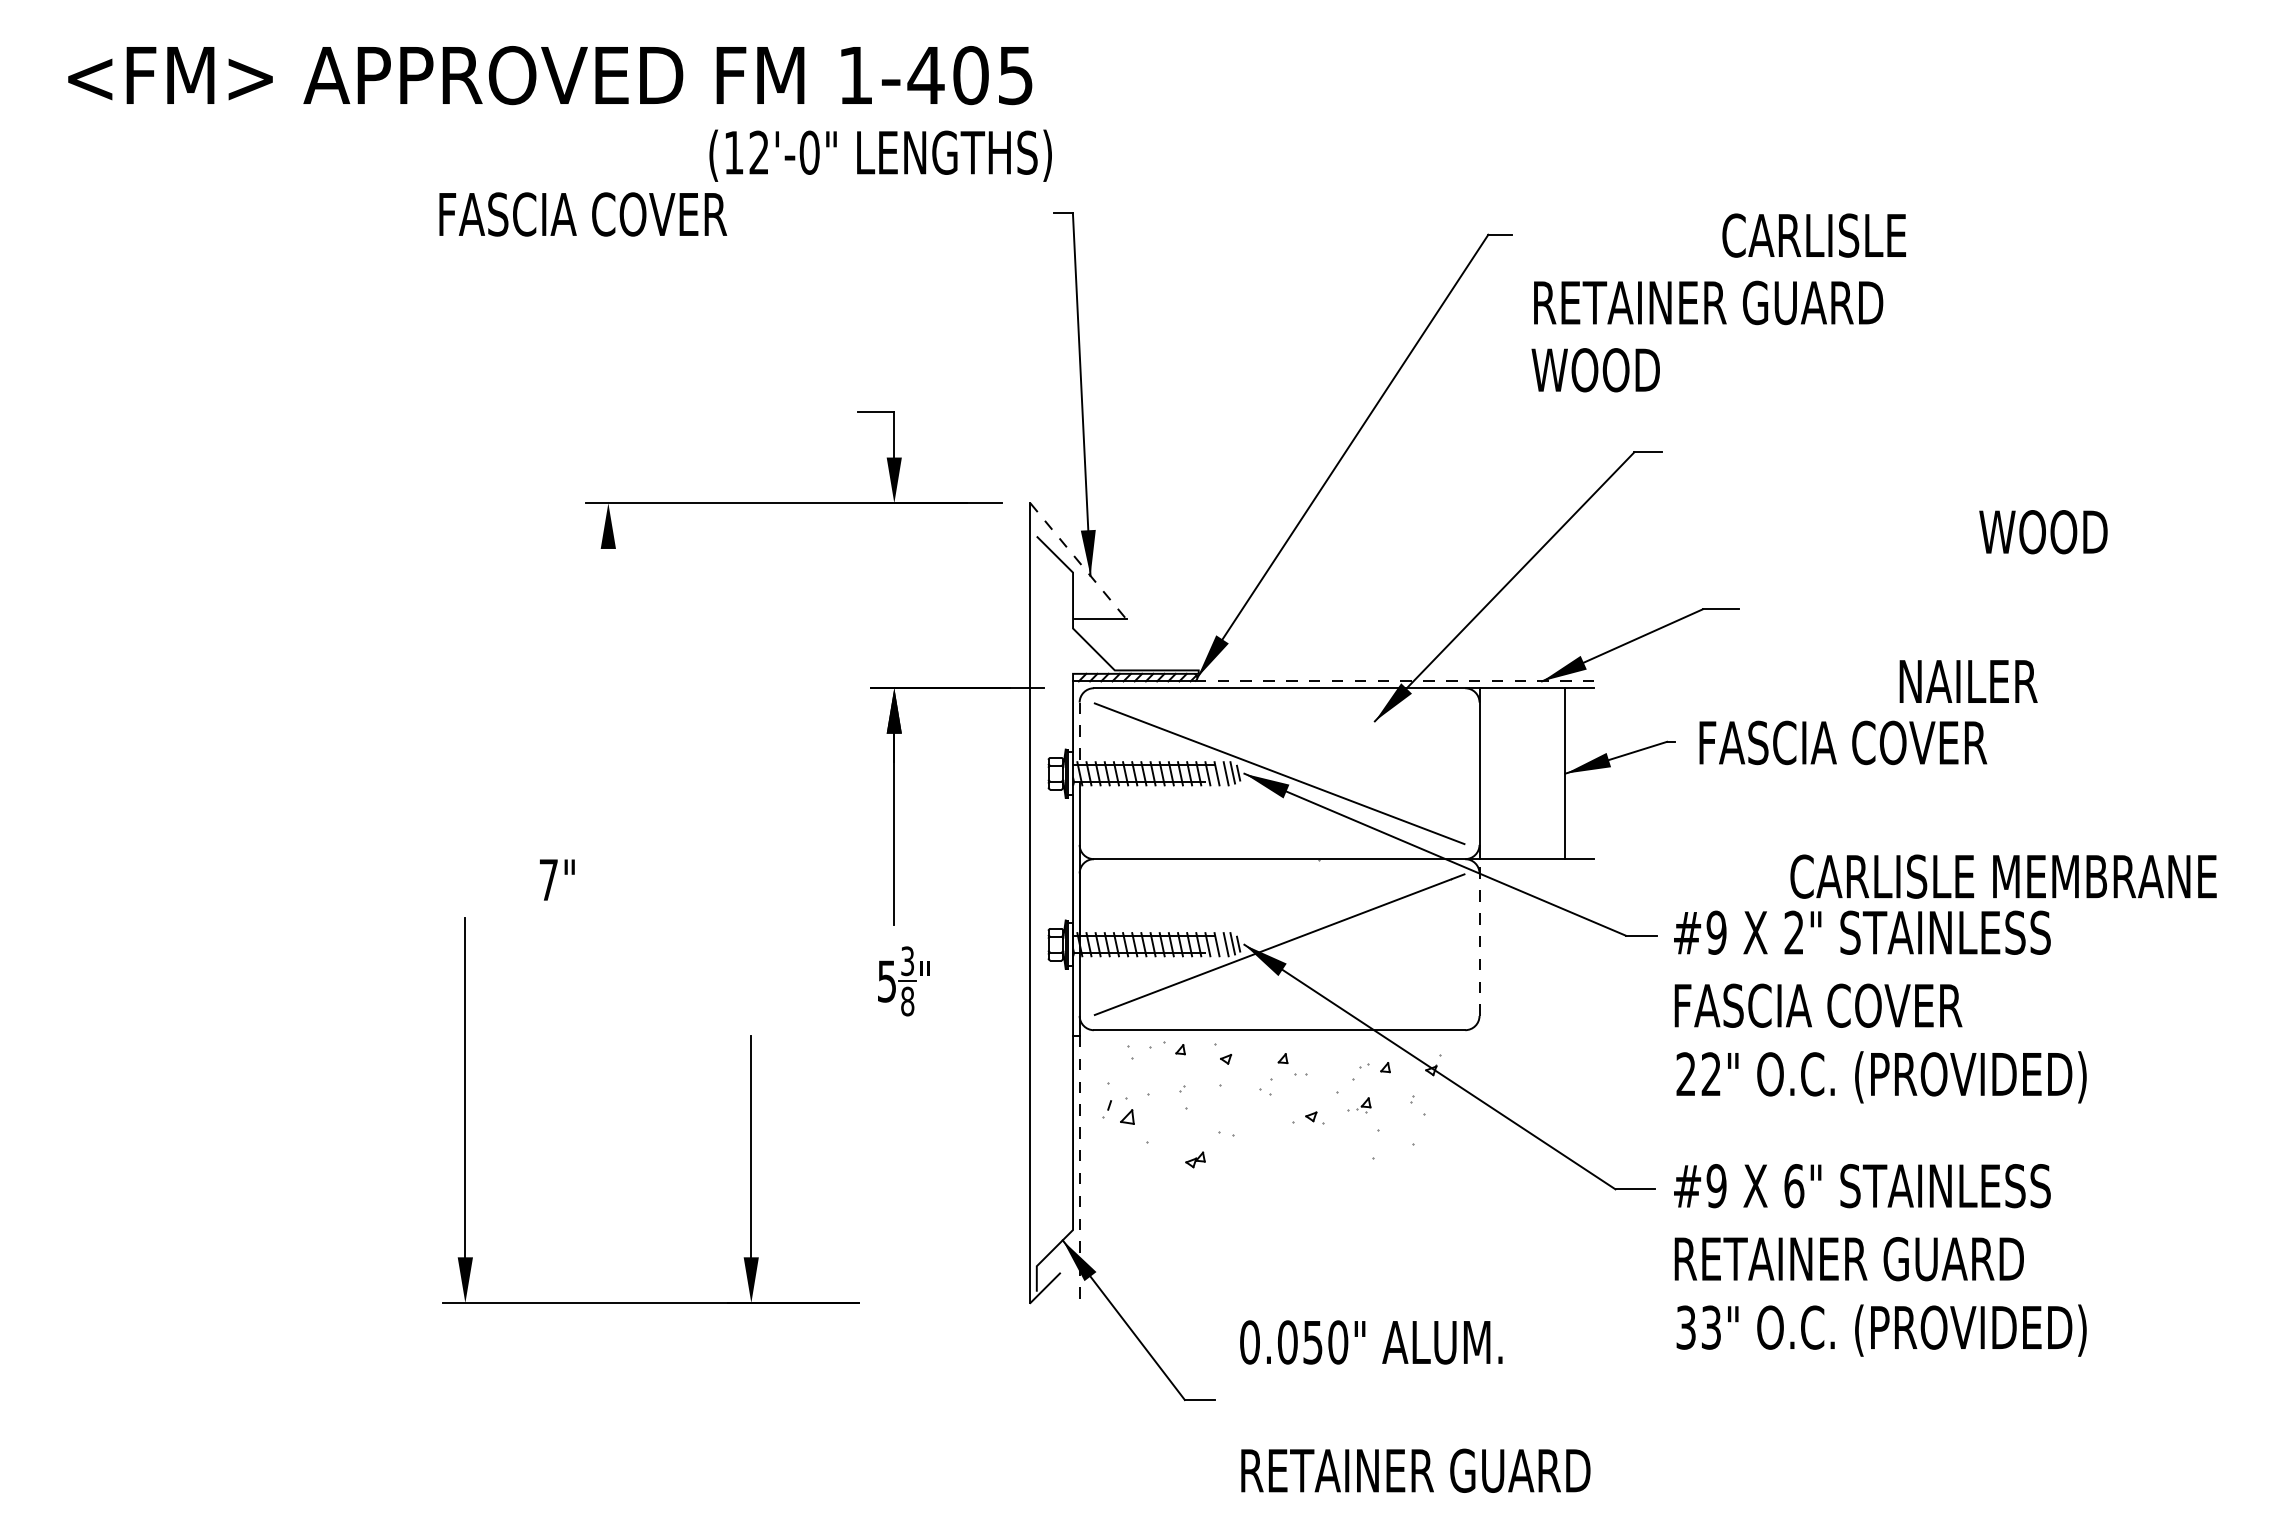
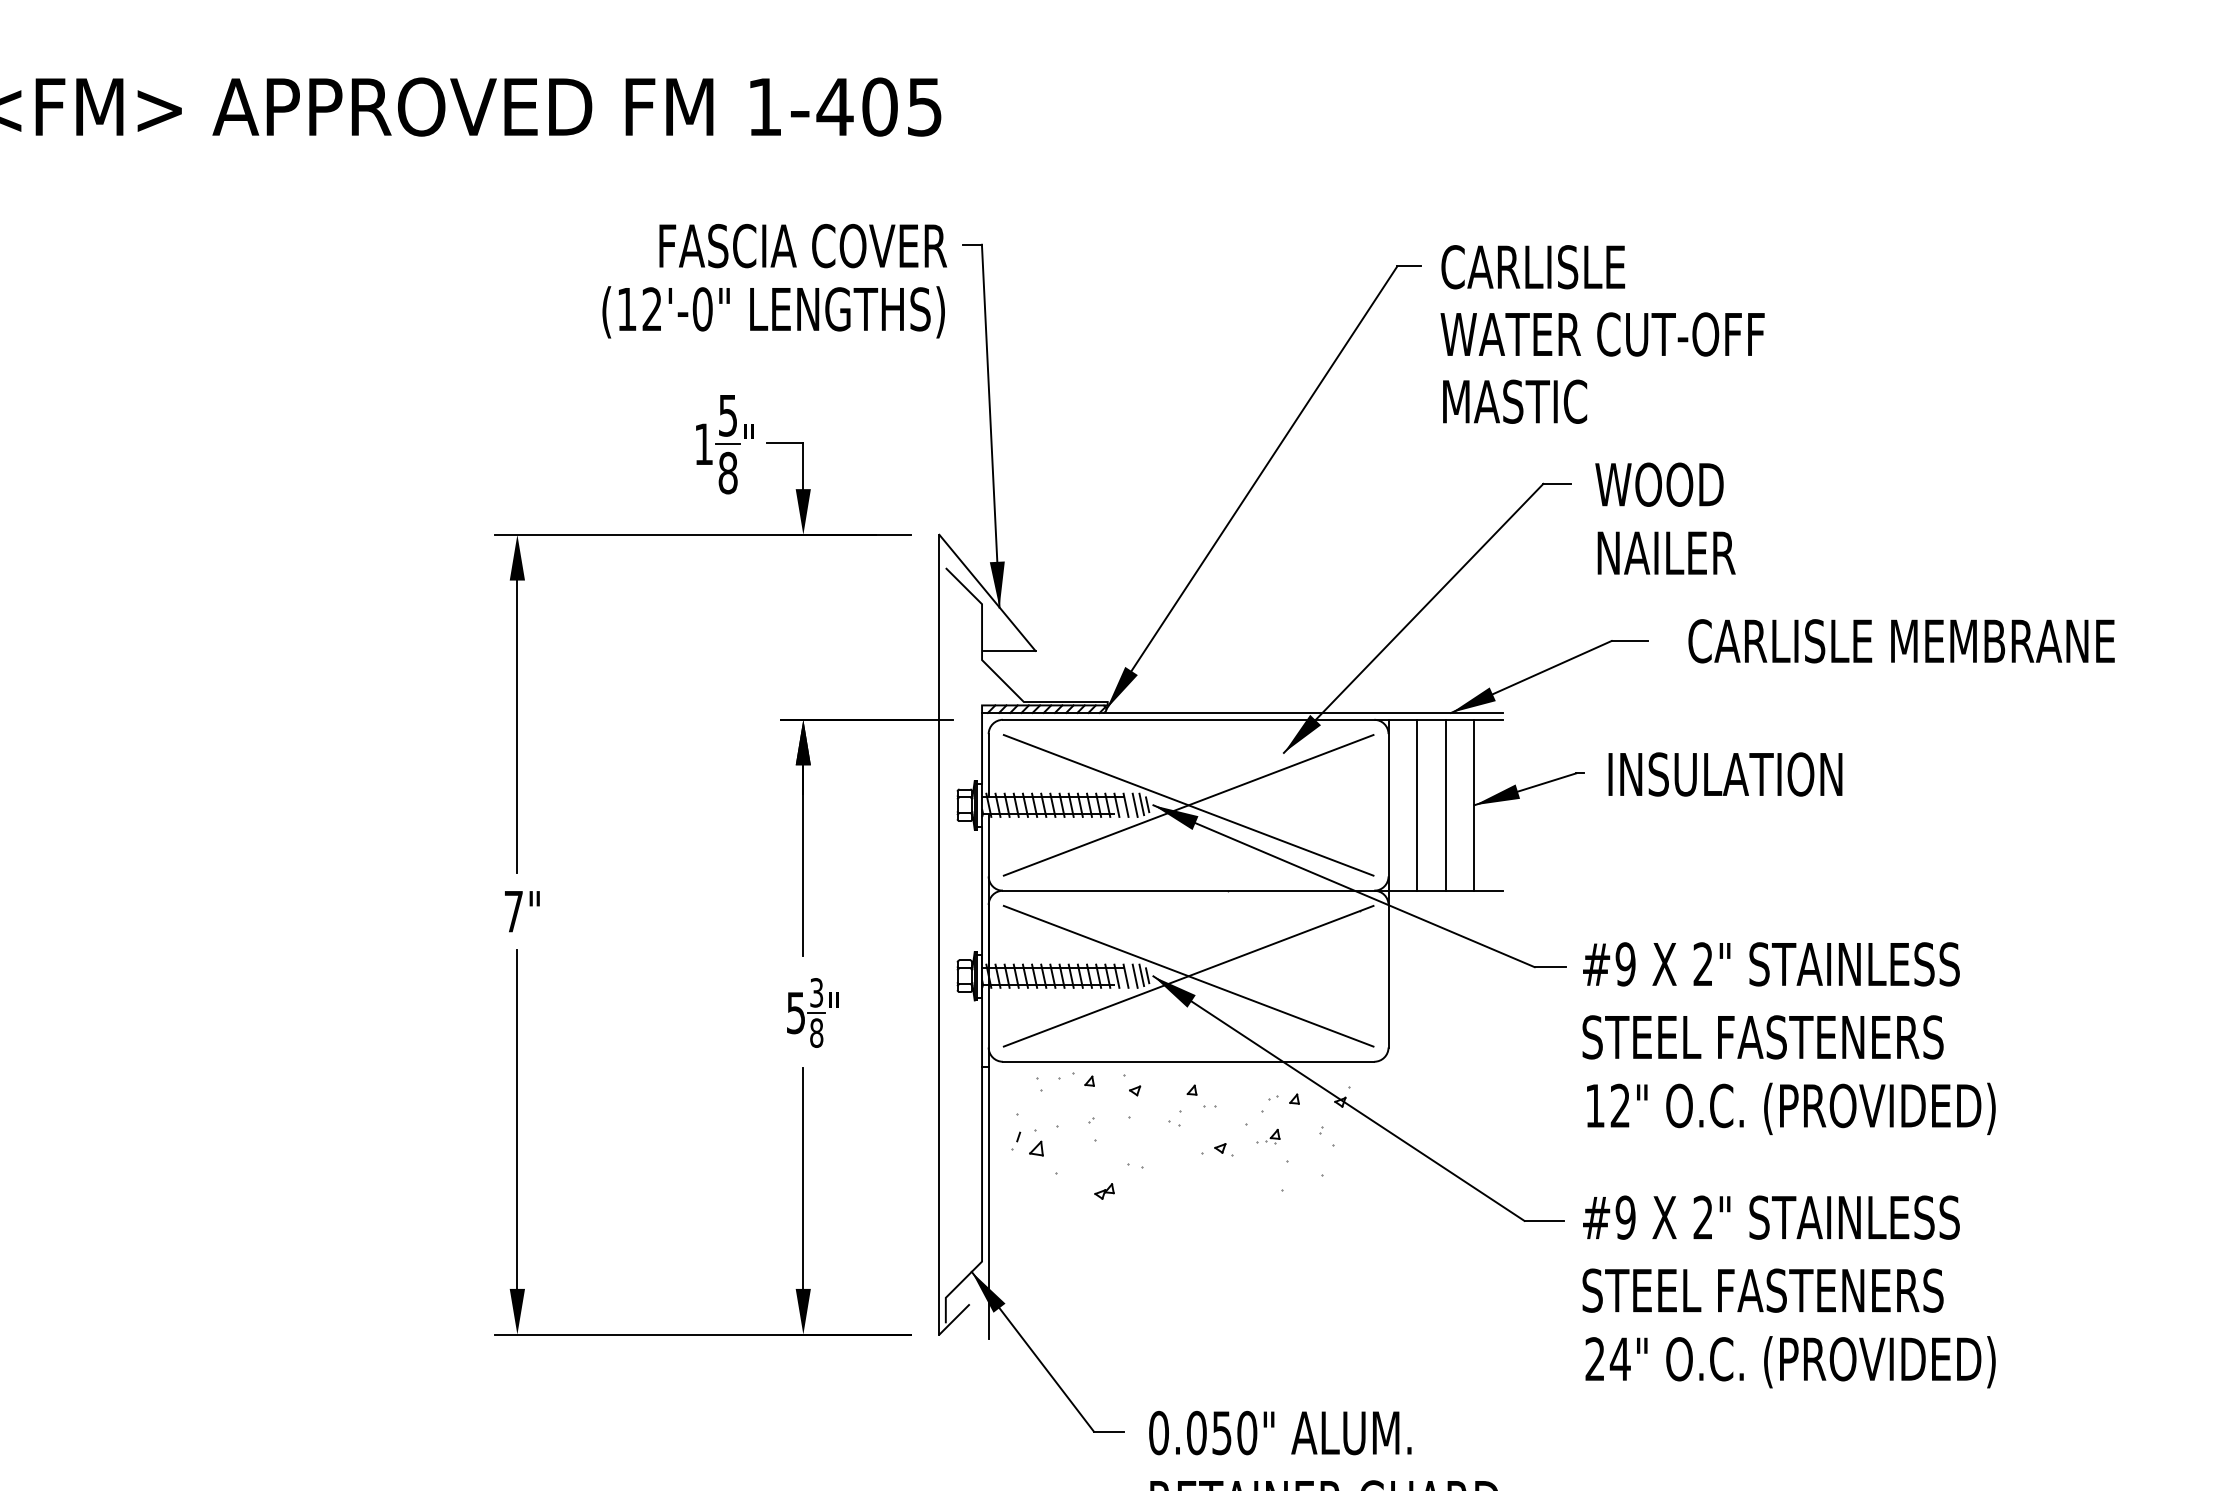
text: (880, 155) -> (773, 312), moved
text: (583, 214) -> (803, 246), moved
text: (1813, 235) -> (1532, 267), moved
text: (1707, 302) -> (1616, 334), RETAINER GUARD -> WATER CUT-OFF
text: (1604, 370) -> (1513, 402), WOOD -> MASTIC
part: (815, 412) -> (724, 444), added
text: (2043, 532) -> (1659, 485), moved
line: (1078, 561) -> (987, 593), dashed -> solid
line: (1394, 681) -> (1303, 713), dashed -> solid
text: (1968, 681) -> (1666, 553), moved
line: (608, 694) -> (517, 726), added
line: (1079, 733) -> (988, 765), dashed -> solid
text: (1845, 742) -> (1754, 774), FASCIA COVER -> INSULATION
line: (1279, 773) -> (1188, 805), added
line: (1508, 773) -> (1417, 805), added
line: (1536, 773) -> (1445, 805), added
text: (2003, 876) -> (1901, 641), moved
text: (557, 879) -> (522, 911), moved
line: (1479, 937) -> (1388, 969), dashed -> solid
line: (1279, 944) -> (1188, 976), added
text: (1853, 1005) -> (1762, 1037), FASCIA COVER -> STEEL FASTENERS
text: (1685, 1073) -> (1594, 1105), 22" -> 12"
part: (750, 1110) -> (802, 1142), moved
line: (1079, 1171) -> (988, 1203), dashed -> solid
text: (1794, 1186) -> (1703, 1218), 6" -> 2"
text: (1853, 1259) -> (1762, 1291), RETAINER GUARD -> STEEL FASTENERS
text: (1698, 1327) -> (1607, 1359), 33" -> 24"
text: (1371, 1342) -> (1280, 1433), moved

